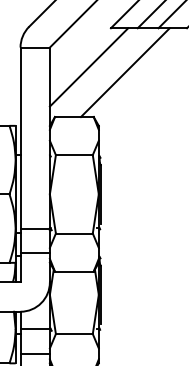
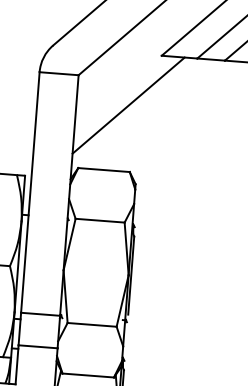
line: (124, 72) -> (175, 115), removed

